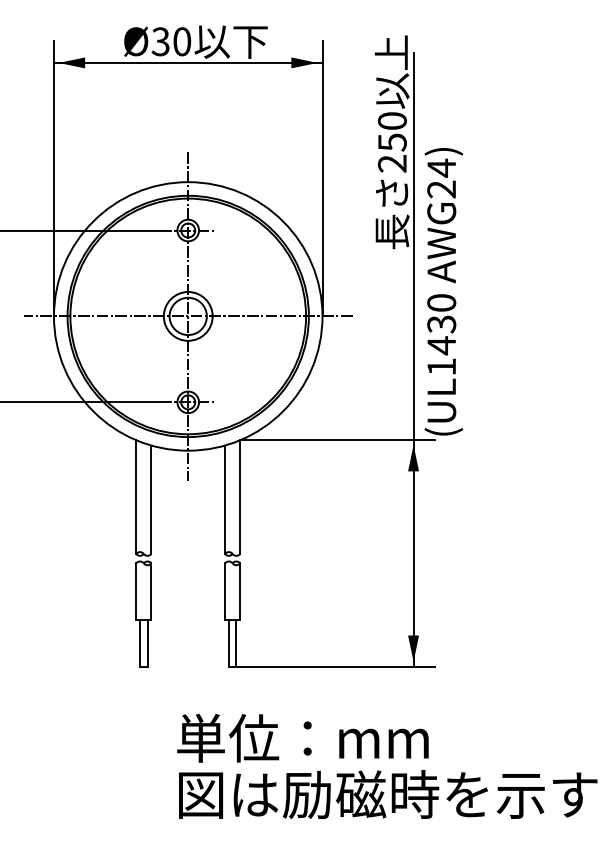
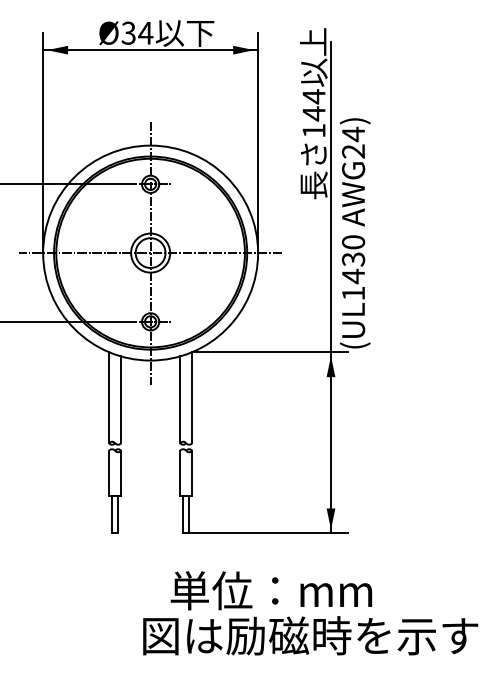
text: (181, 40) -> (145, 32), Ø30 -> Ø34
text: (391, 142) -> (313, 113), 250 -> 144
text: (303, 737) -> (271, 590), moved

